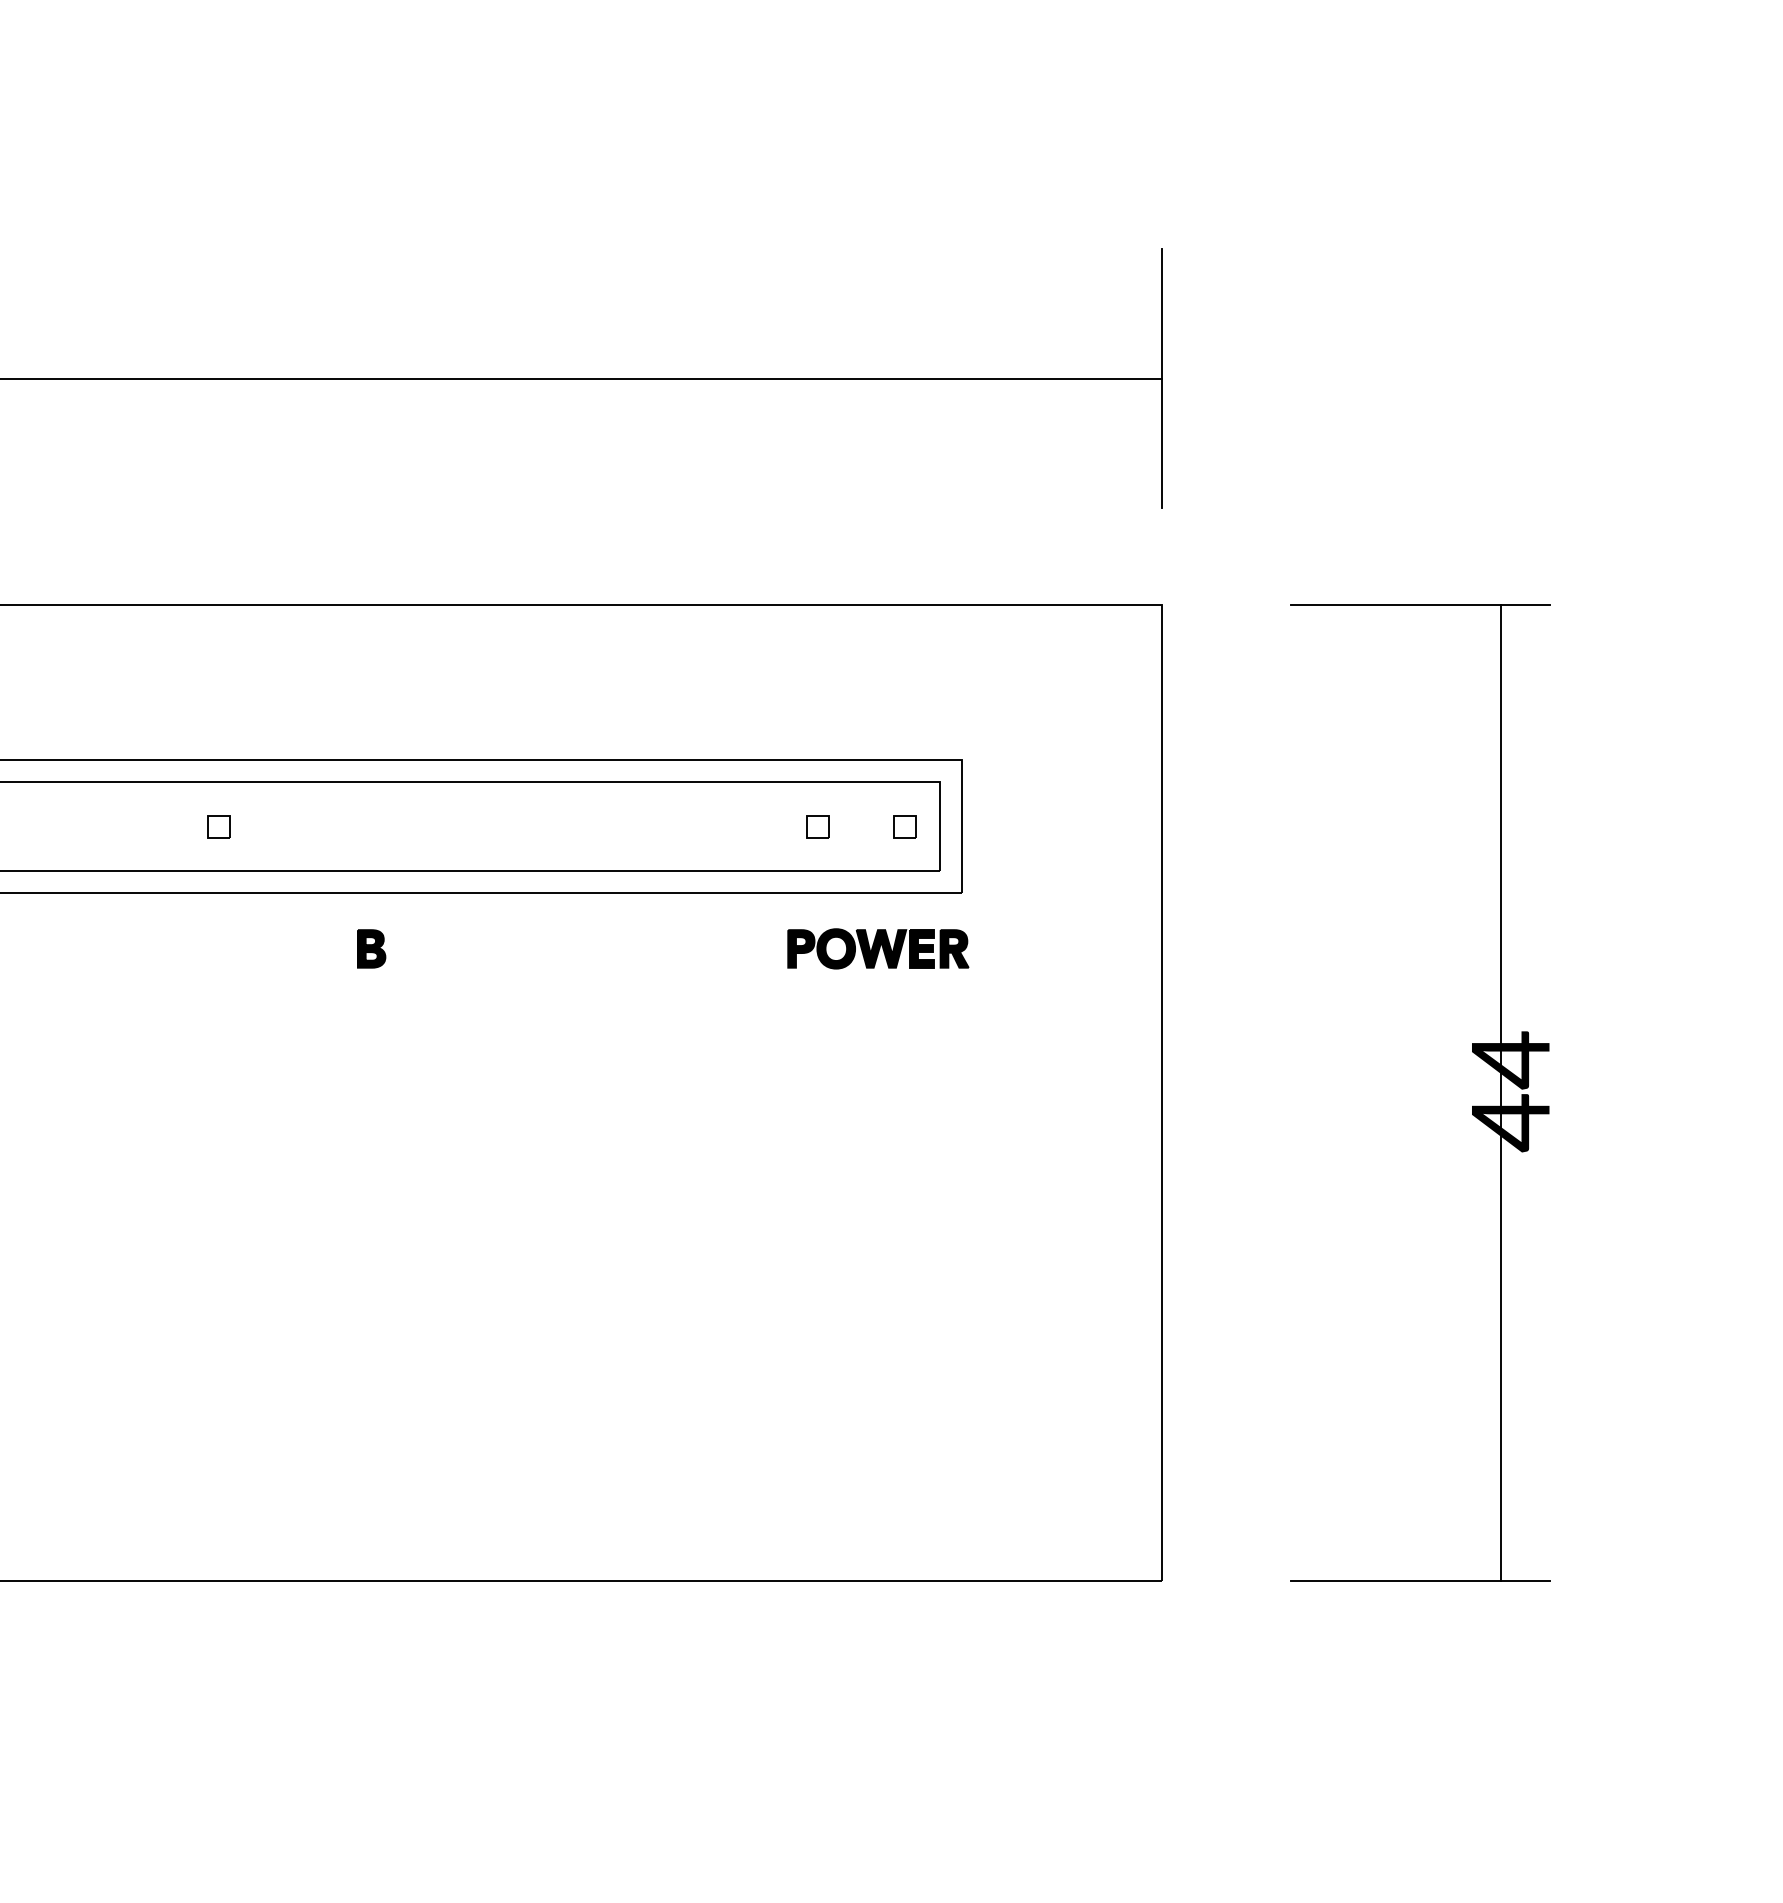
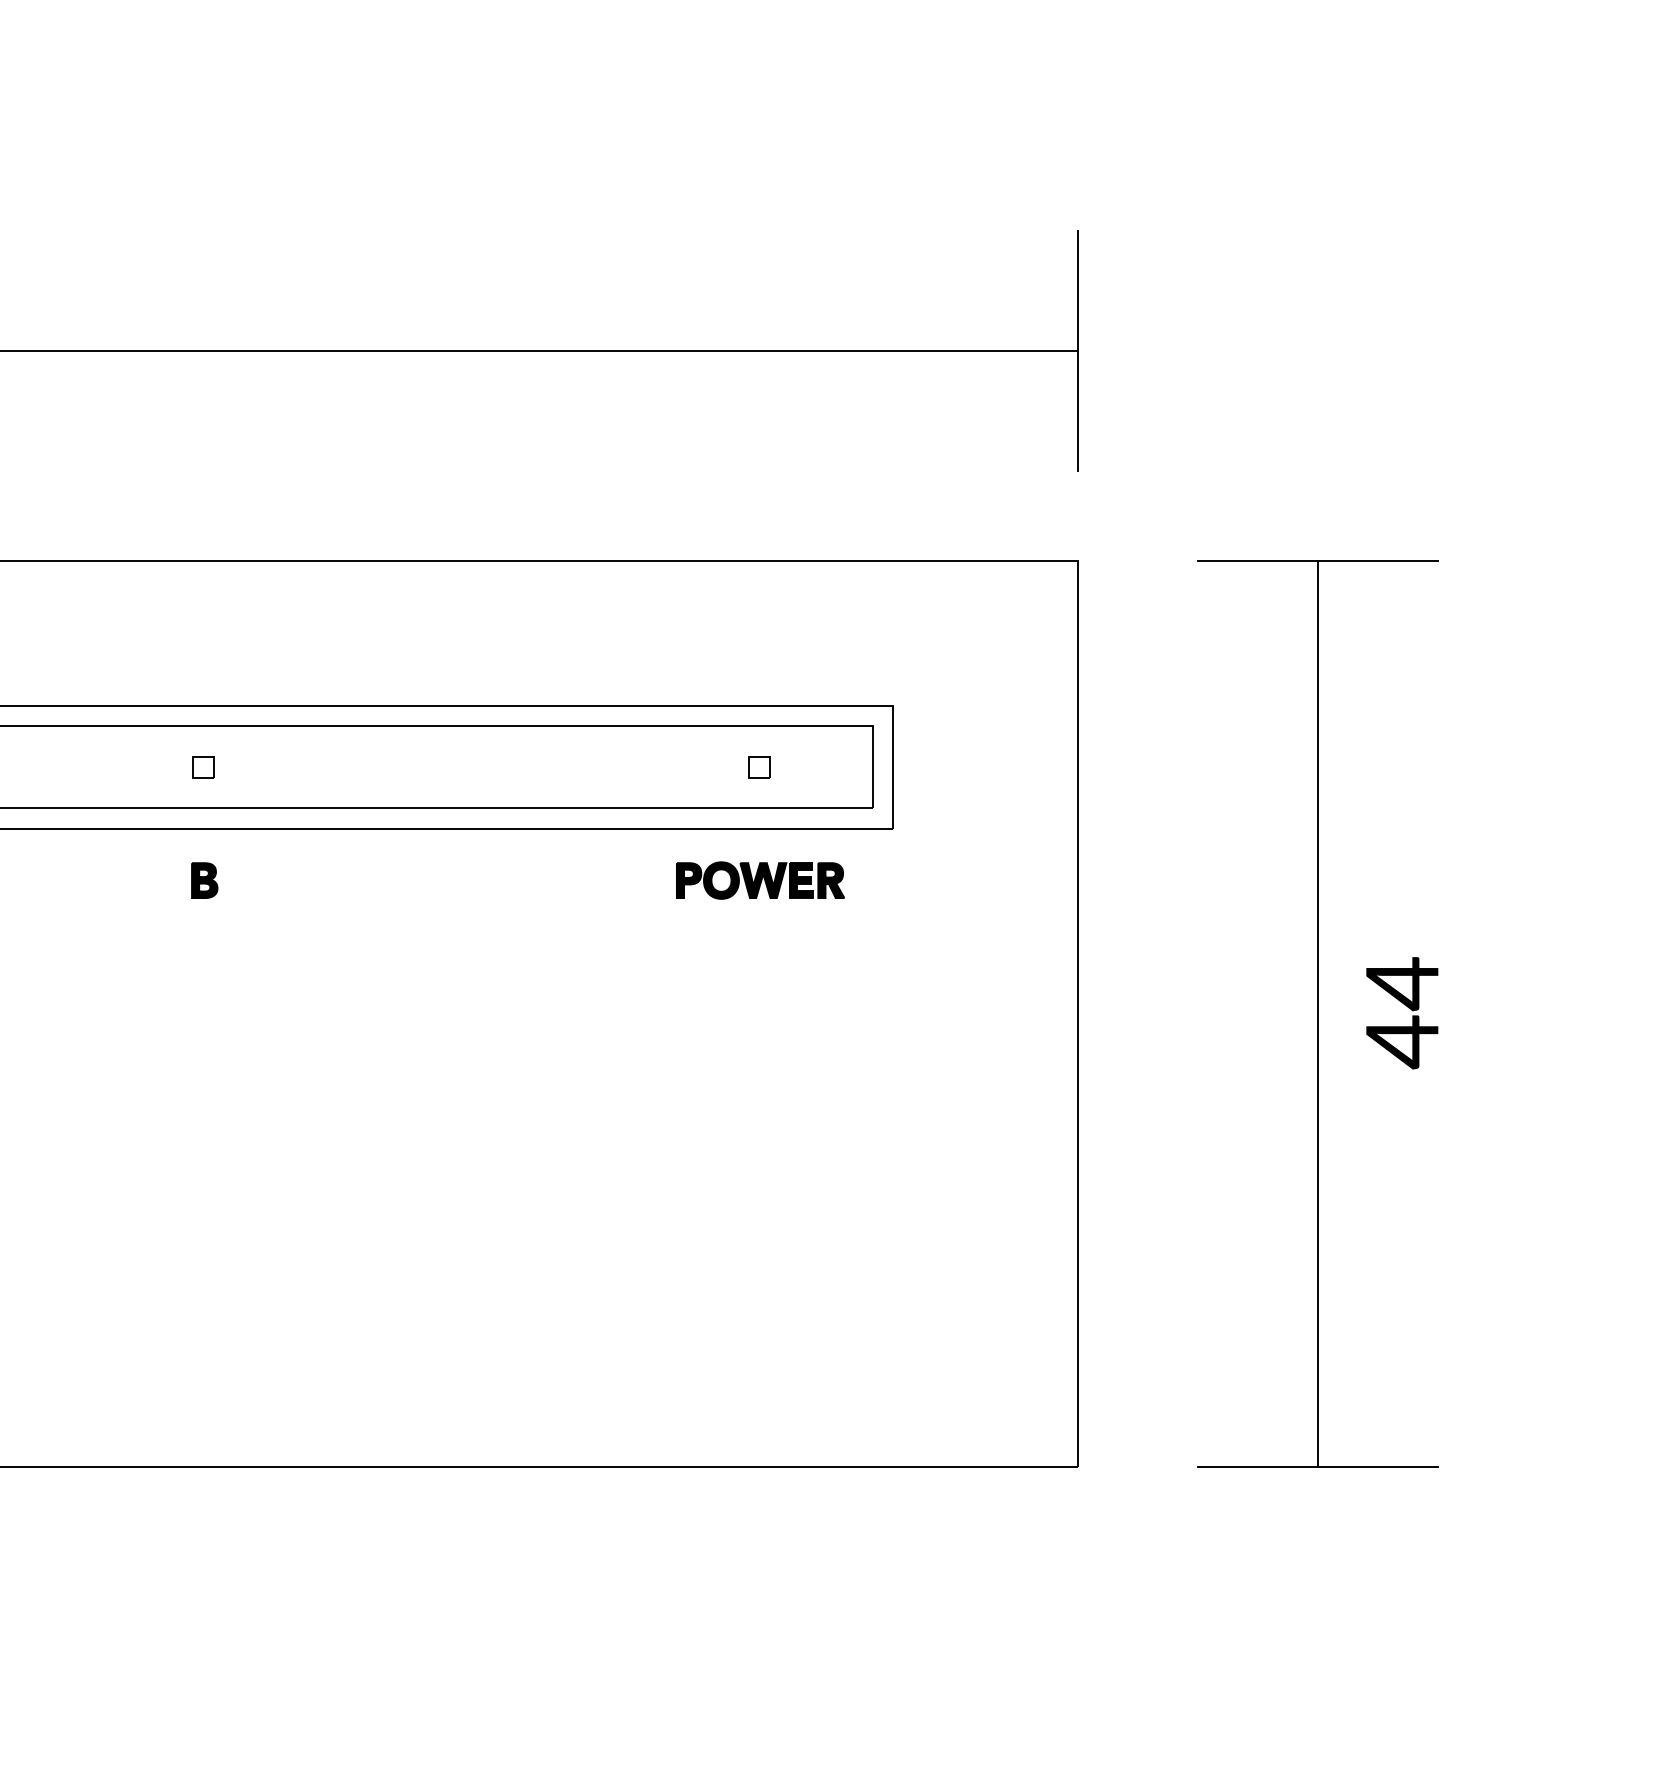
part: (904, 826) -> (839, 766), removed
part: (371, 948) -> (204, 880), moved
part: (878, 948) -> (760, 880), moved
line: (1501, 1092) -> (1318, 1013), moved

